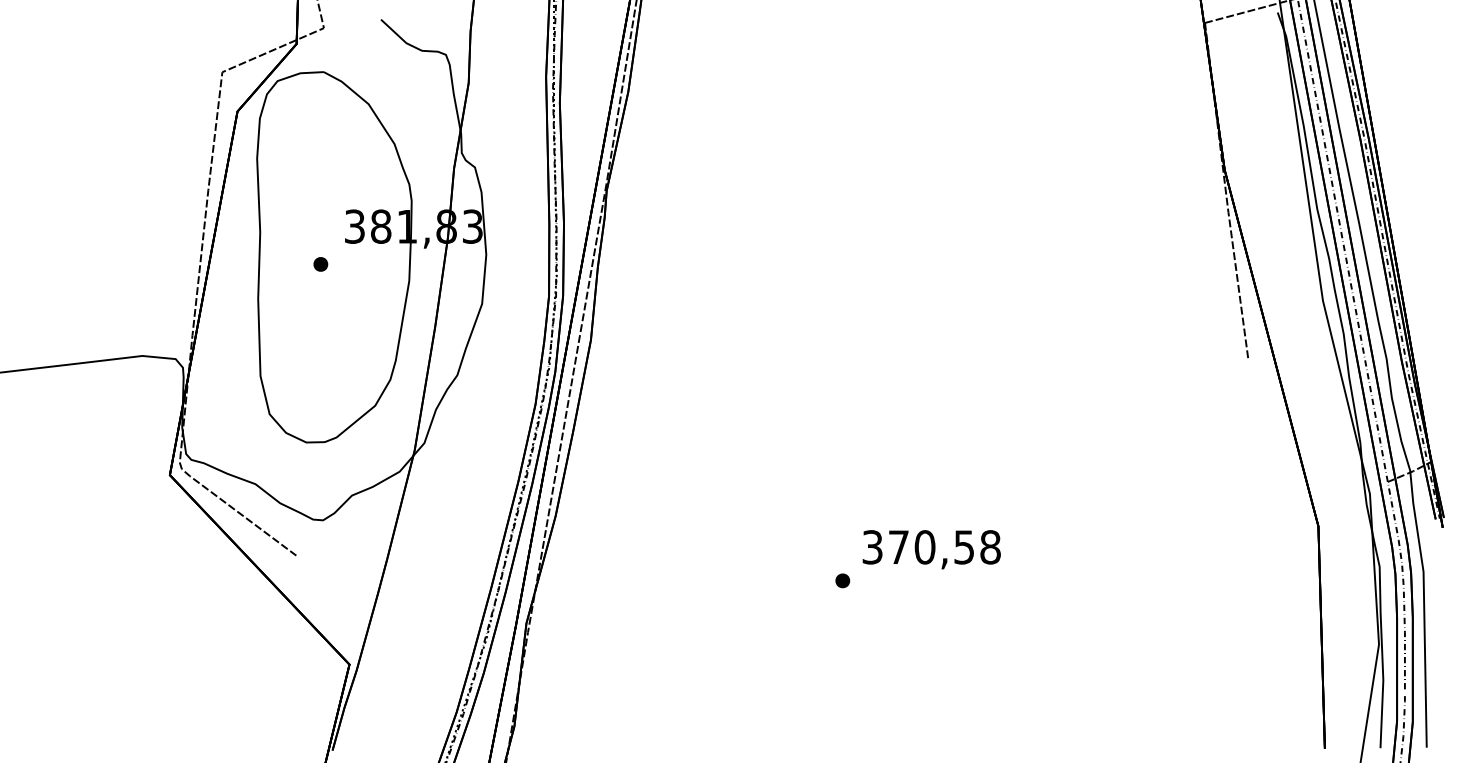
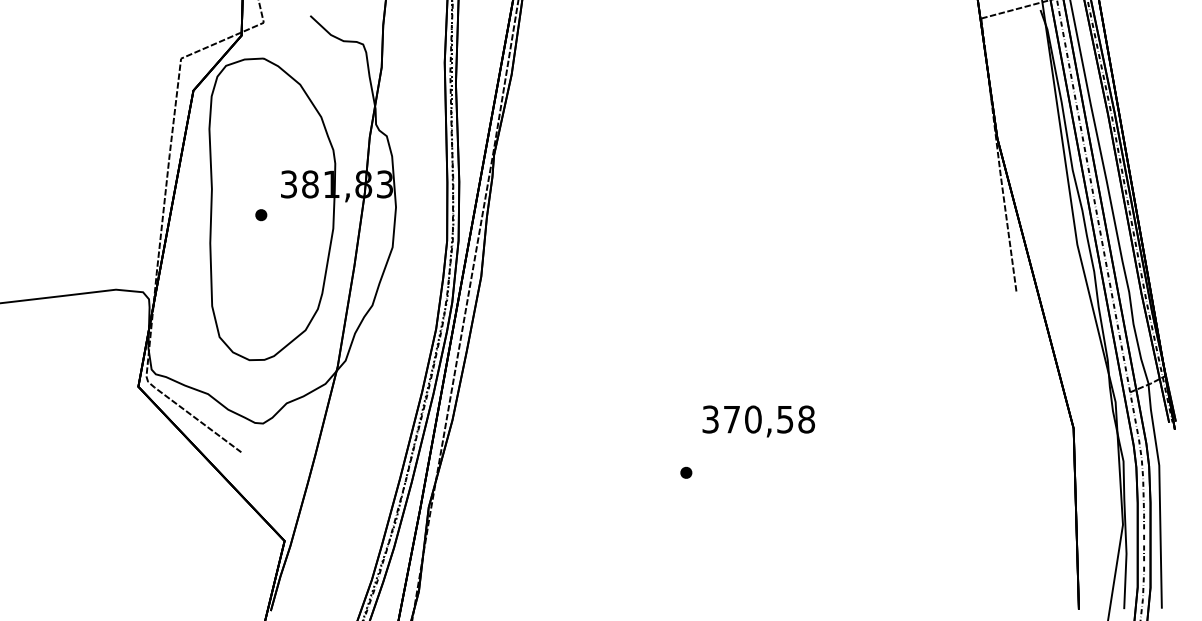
text: (931, 549) -> (758, 421), moved

